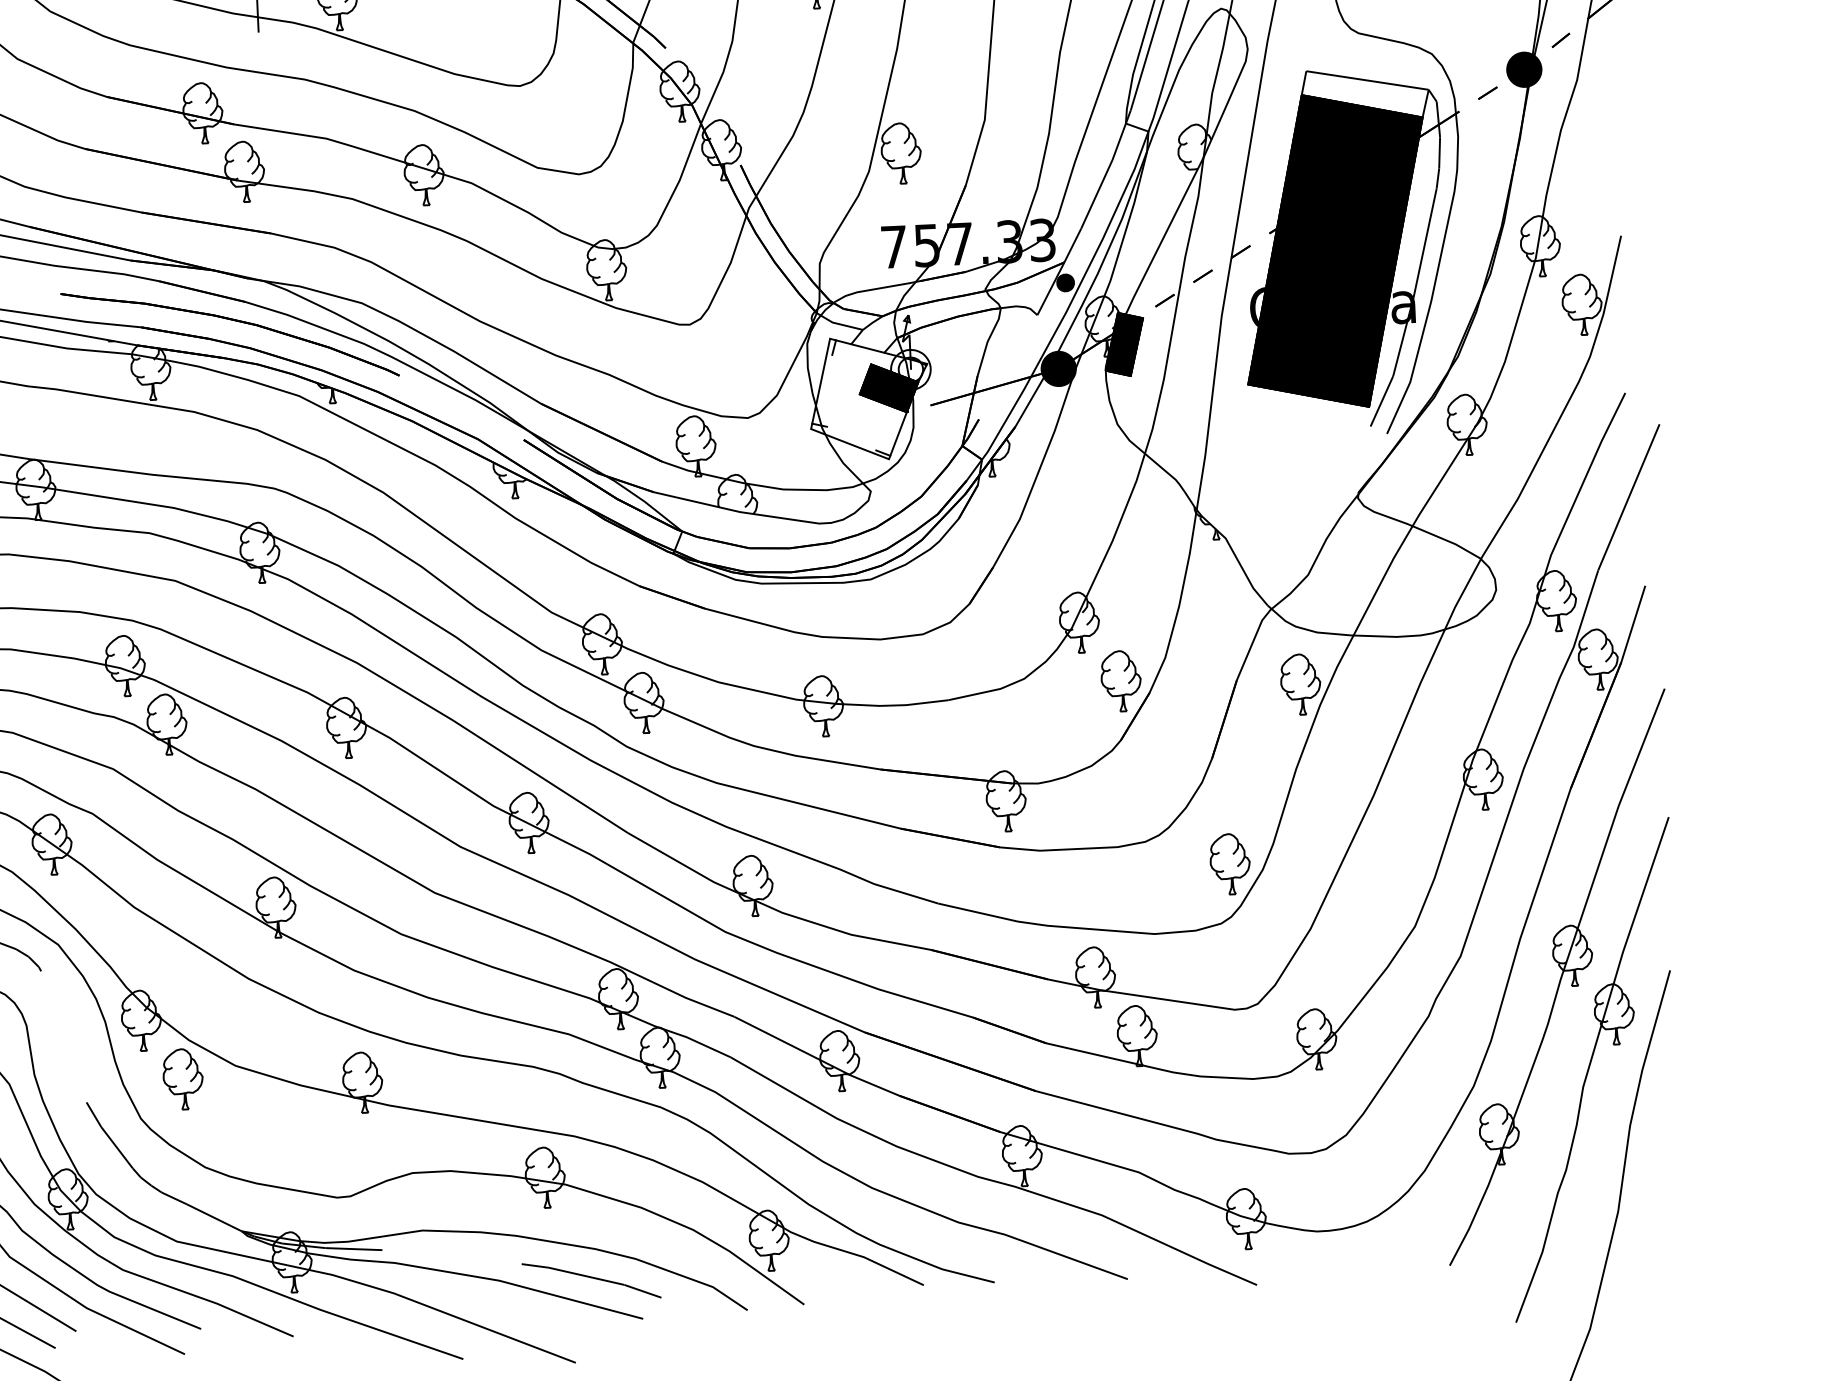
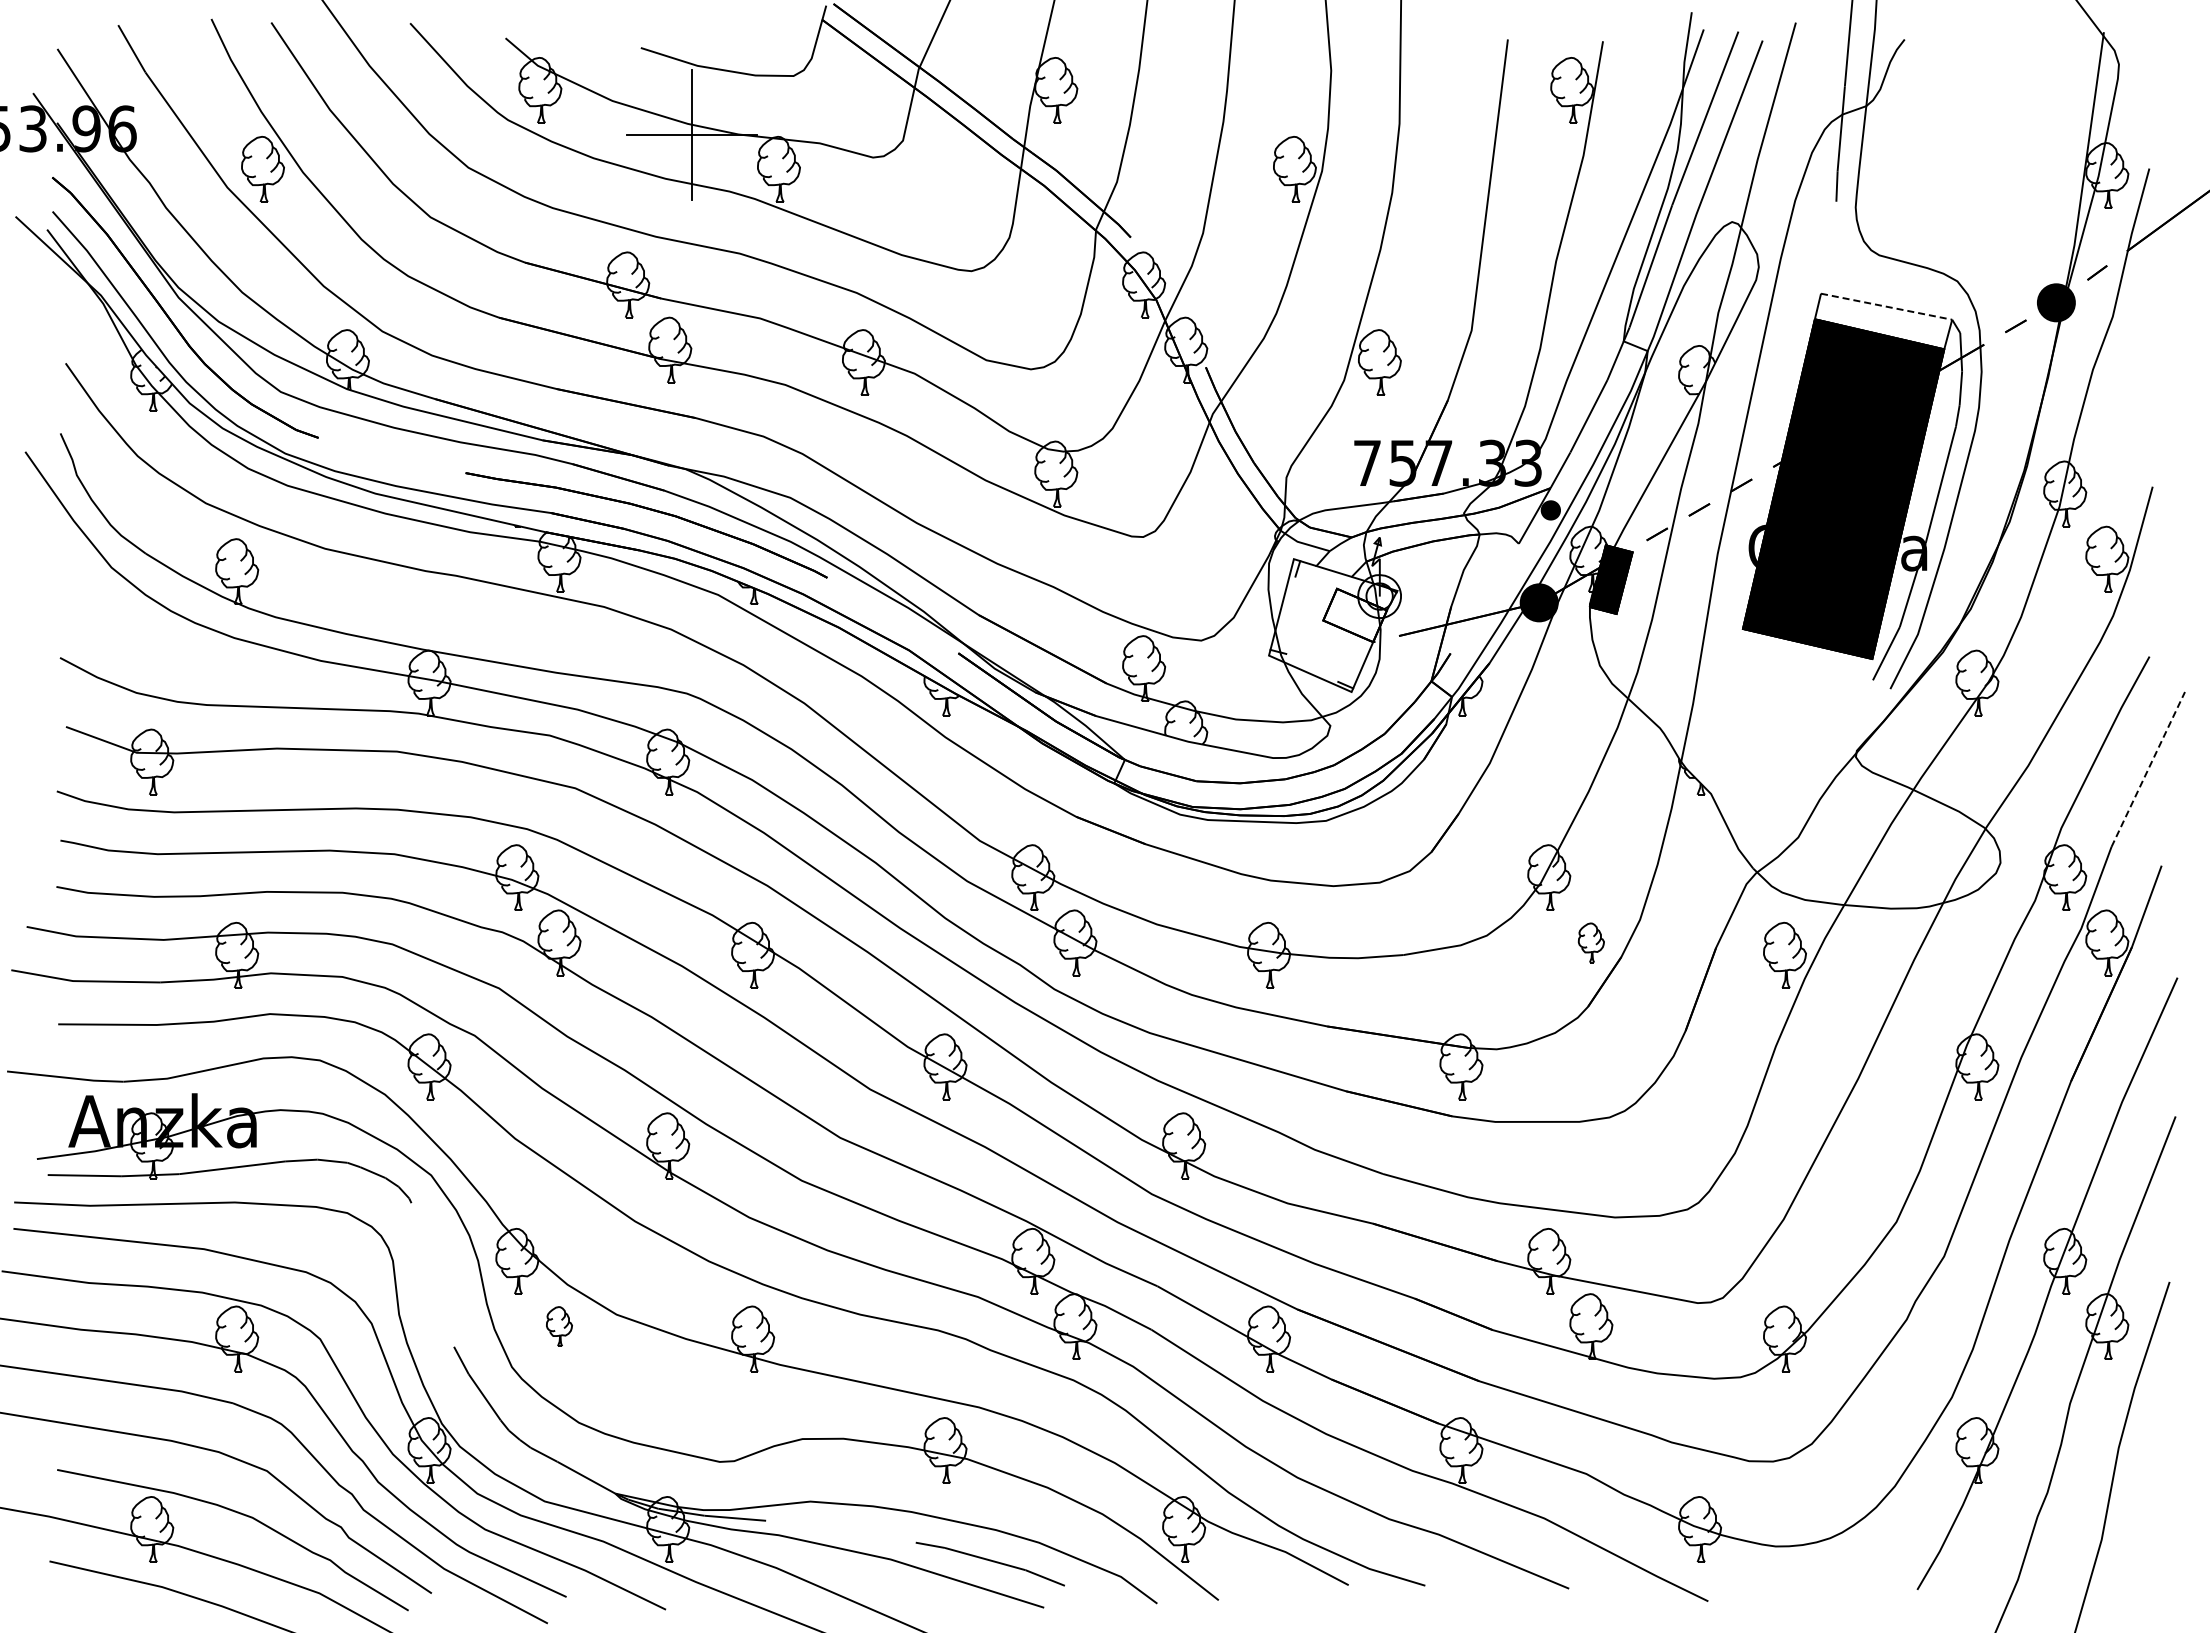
line: (1367, 80) -> (1886, 306), solid -> dashed
fill: (888, 388) -> (1354, 615), removed
line: (1629, 497) -> (2148, 769), solid -> dashed
part: (1121, 680) -> (1591, 942), size x0.6
part: (1229, 863) -> (1699, 1145), removed
part: (183, 1079) -> (559, 1326), size x0.6

